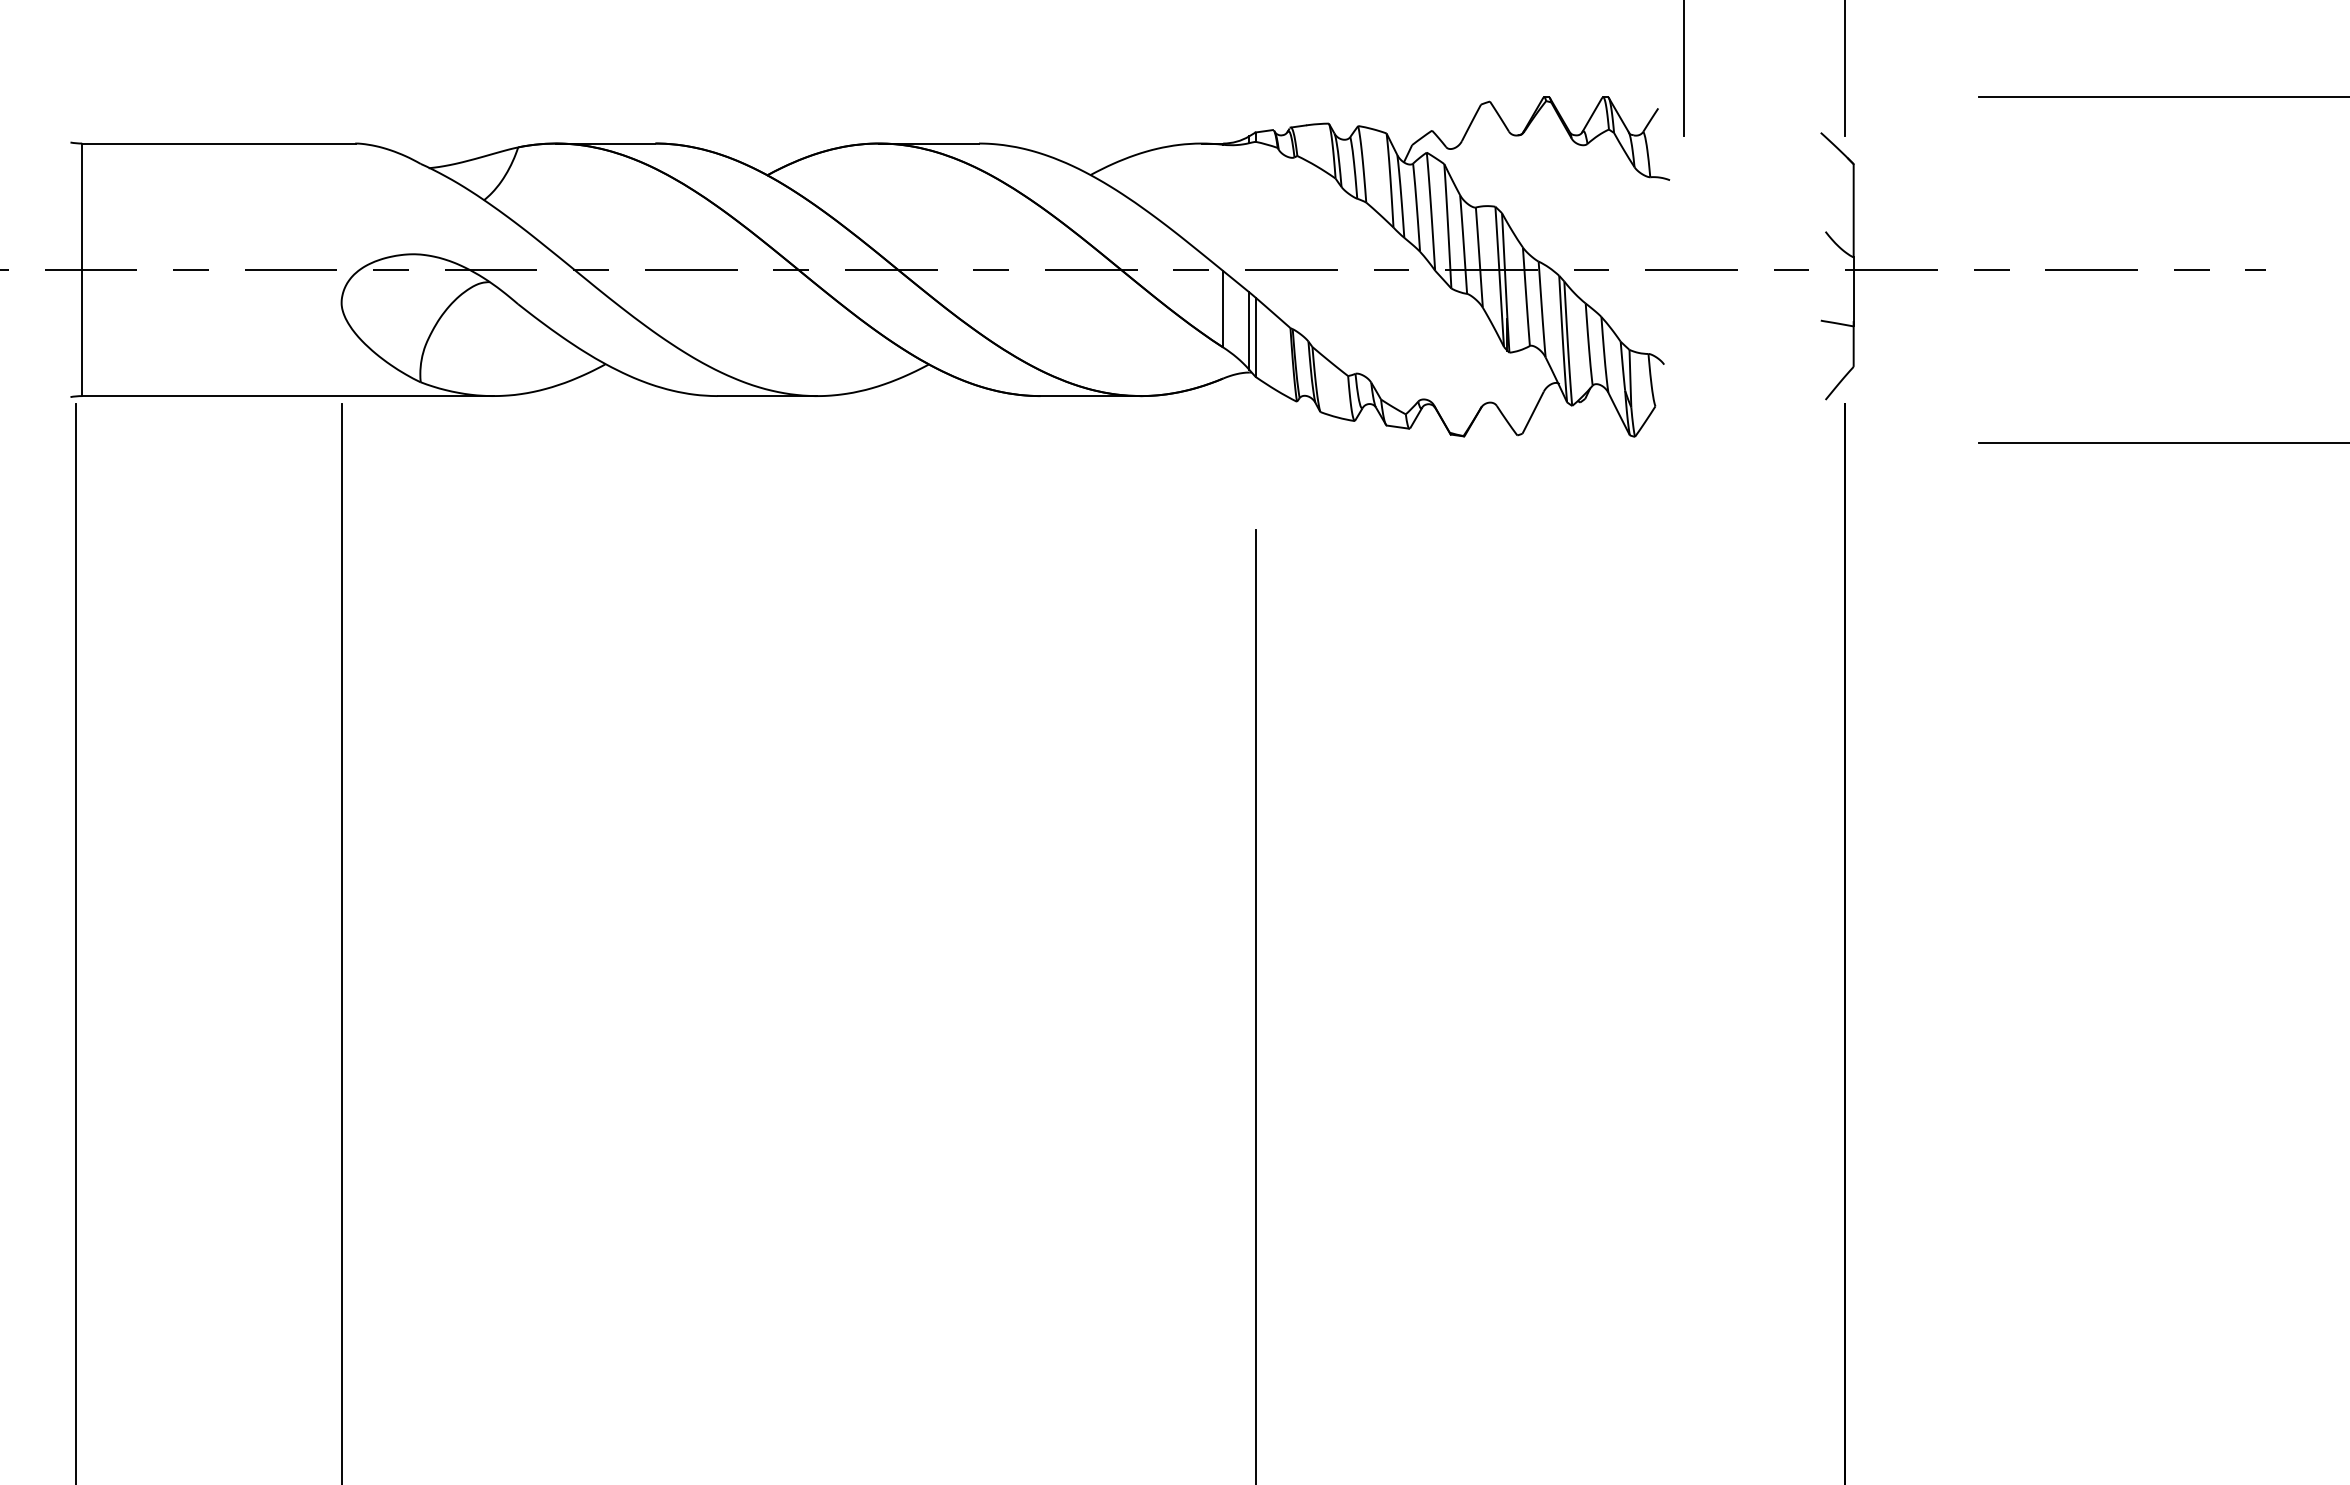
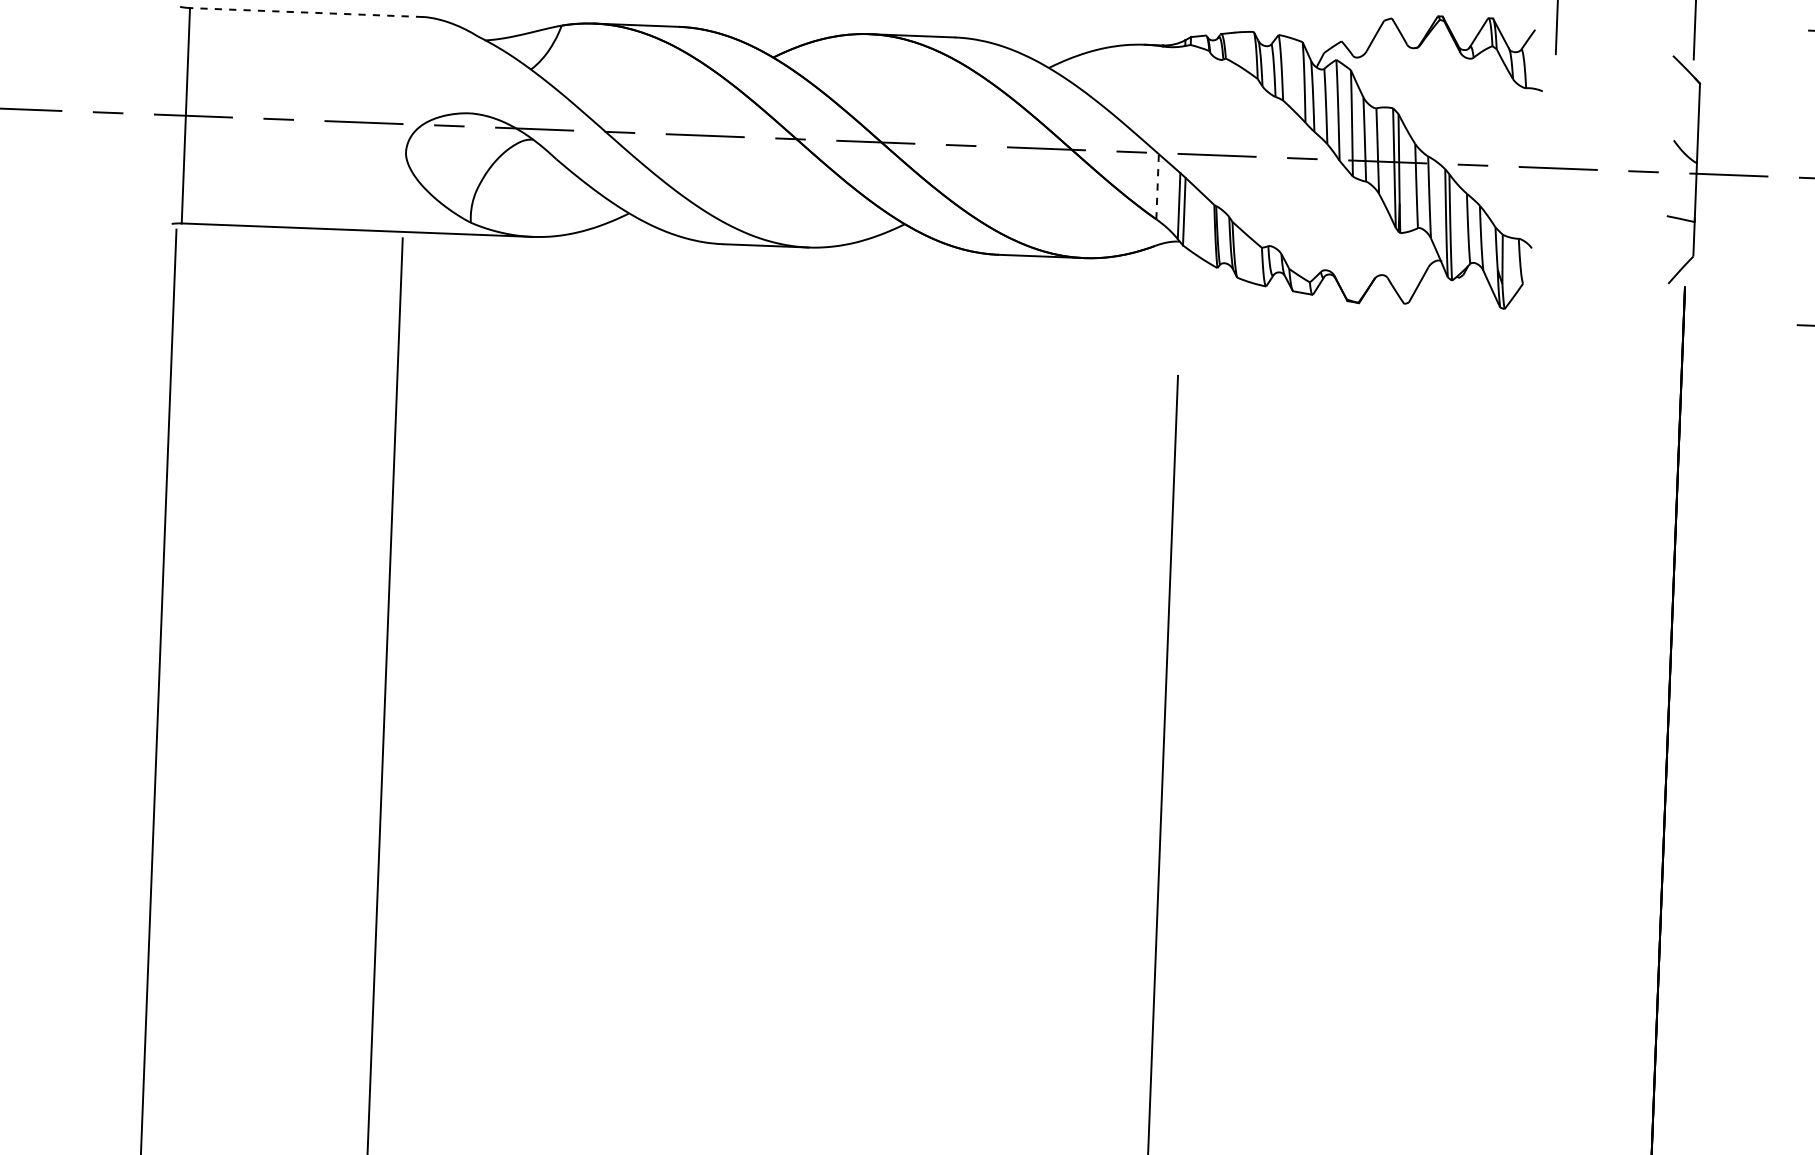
line: (218, 143) -> (306, 12), solid -> dashed
line: (1223, 308) -> (1157, 186), solid -> dashed

